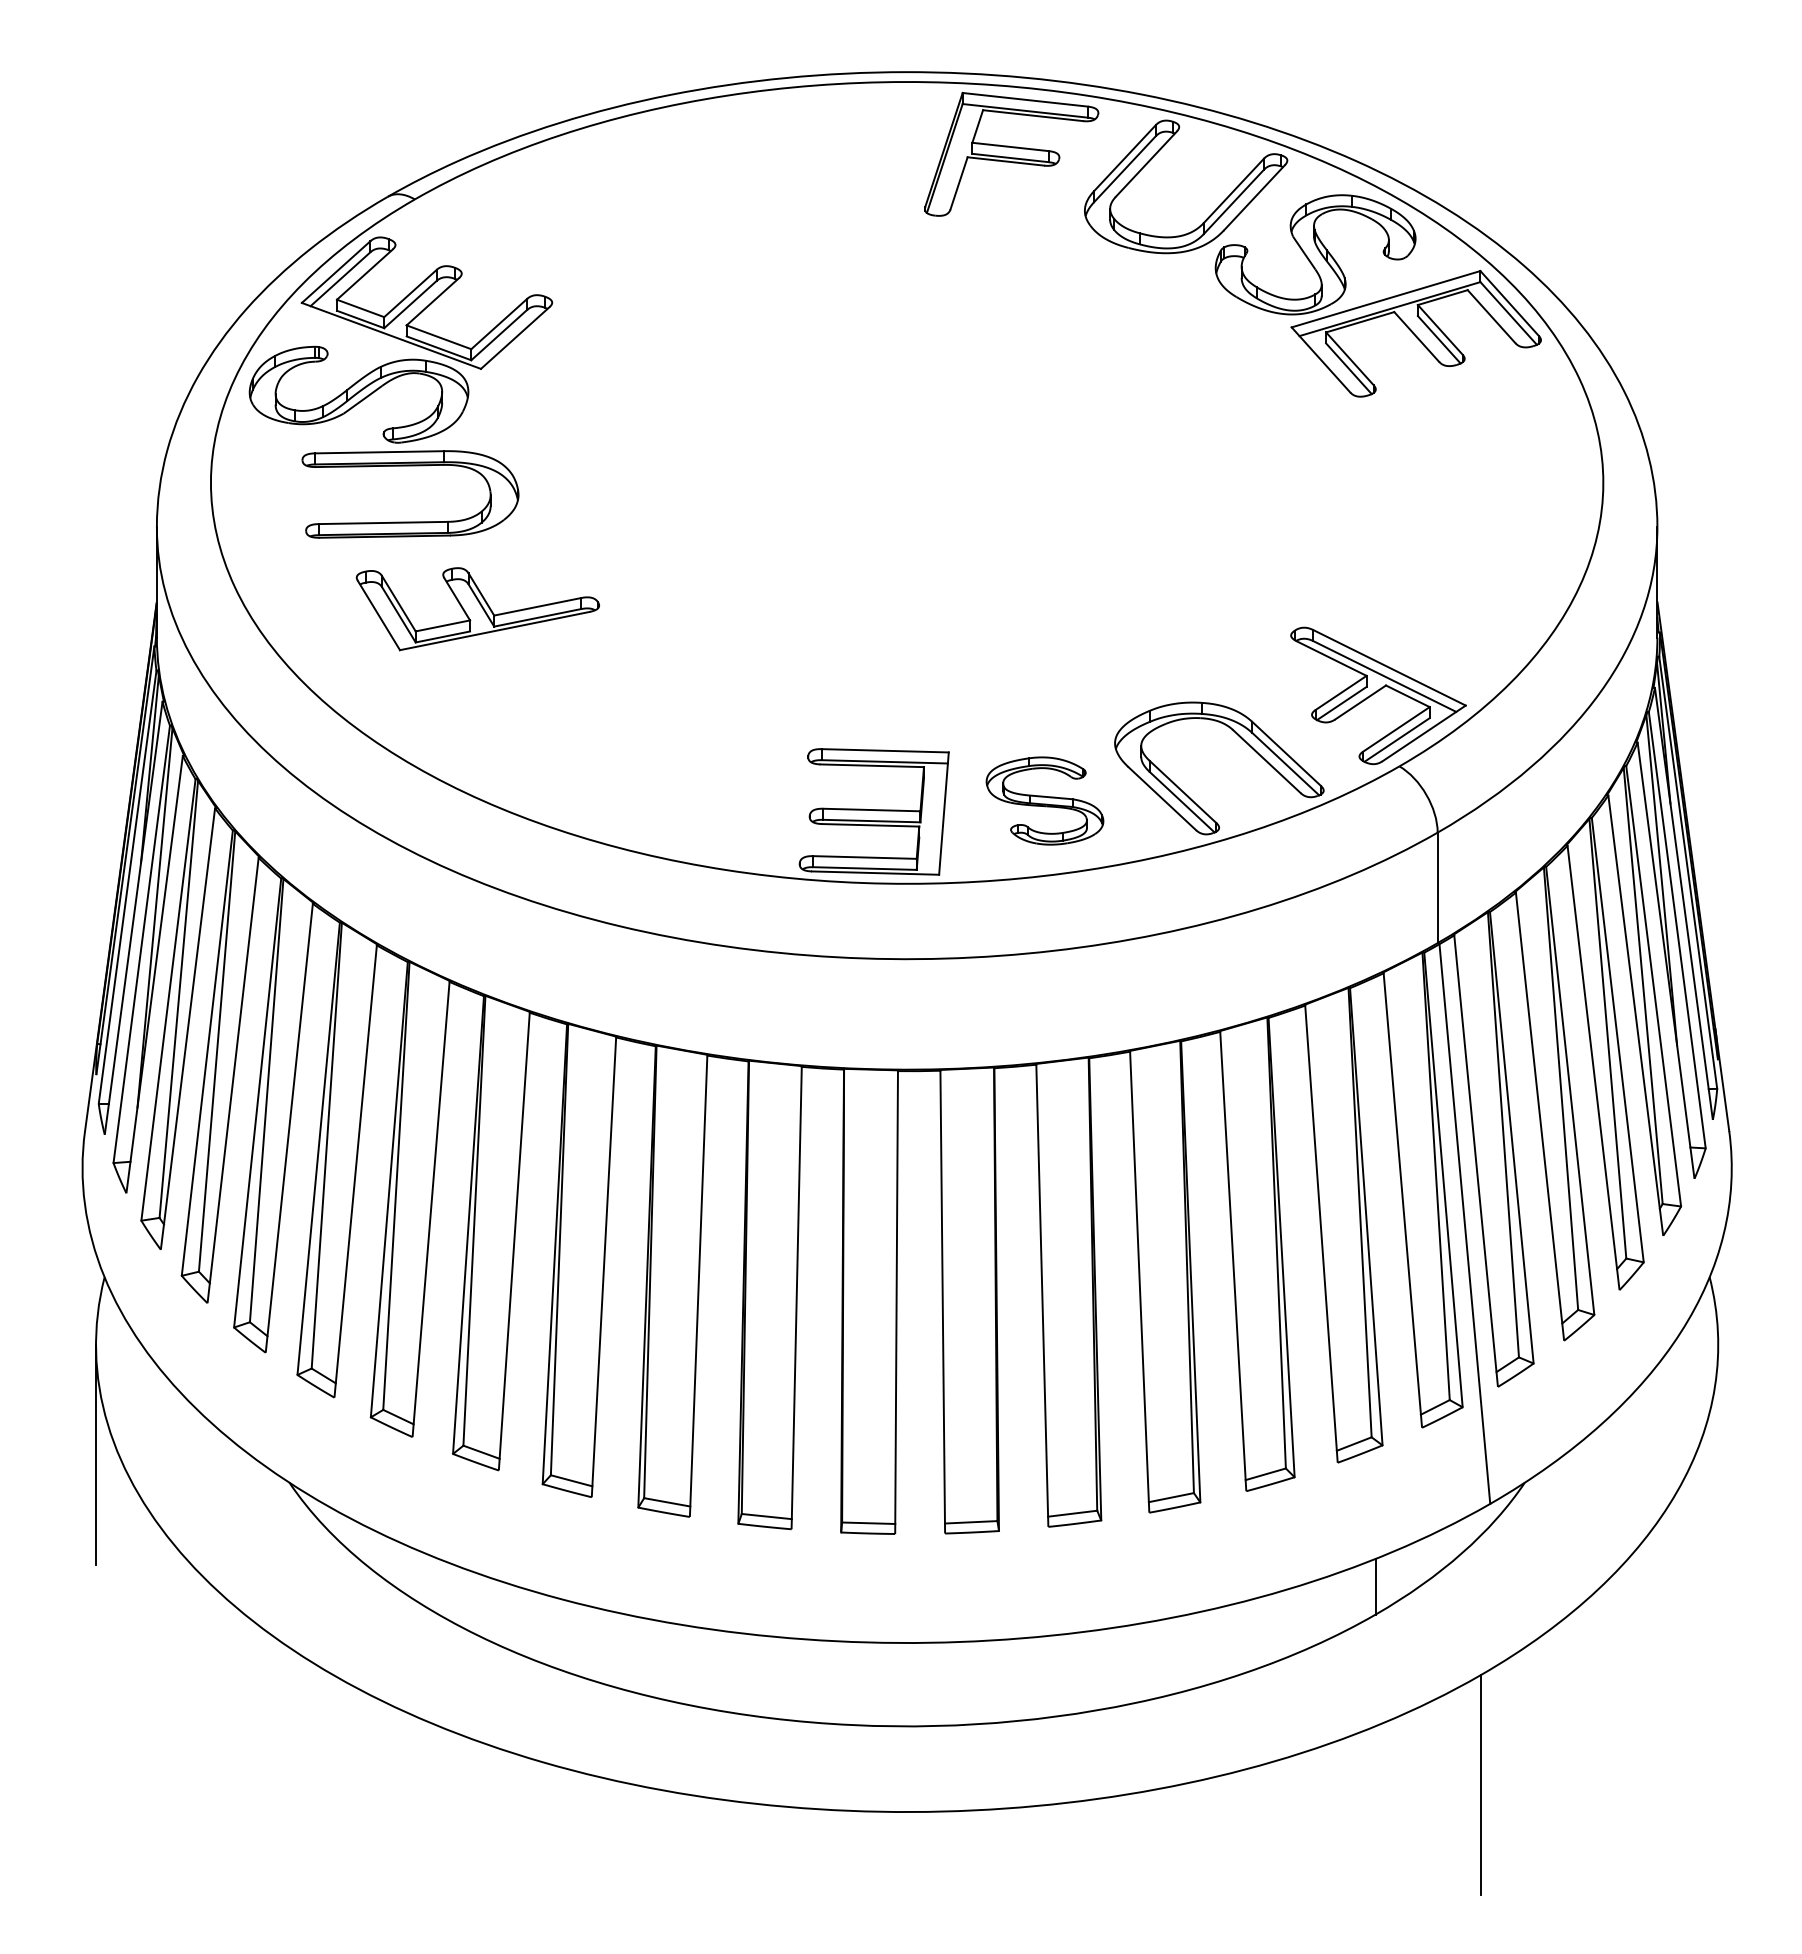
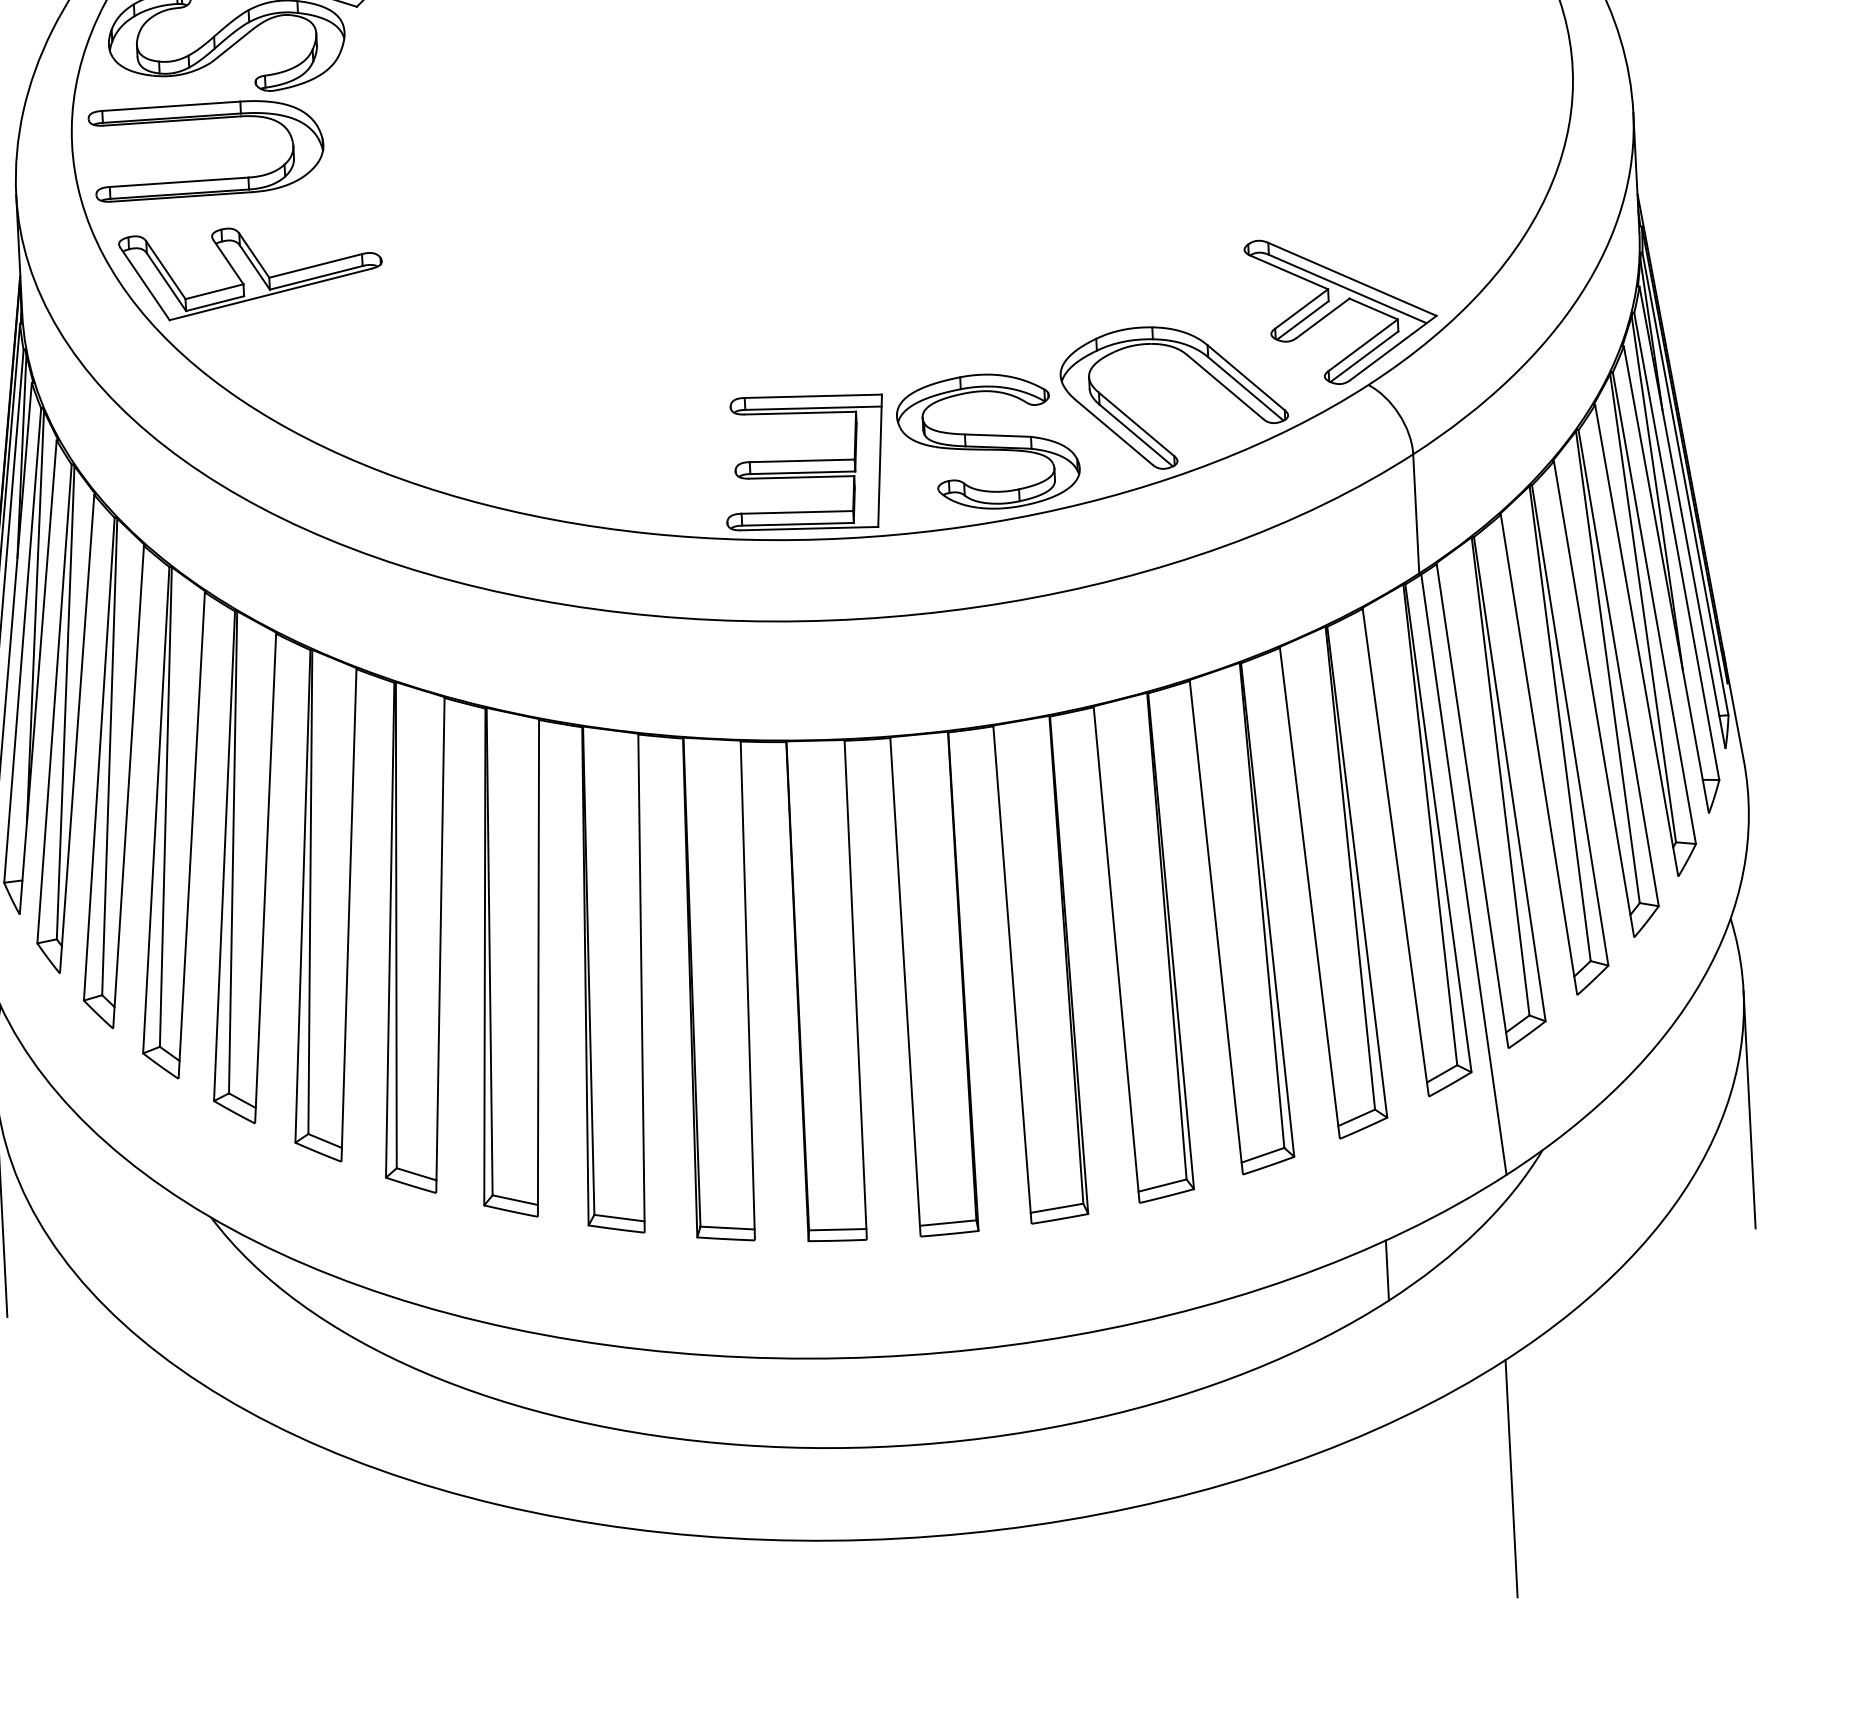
part: (410, 521) -> (208, 179), moved
part: (477, 609) -> (250, 272), moved
part: (1044, 800) -> (987, 441), size x1.43
line: (1718, 1454) -> (1749, 1109), added

